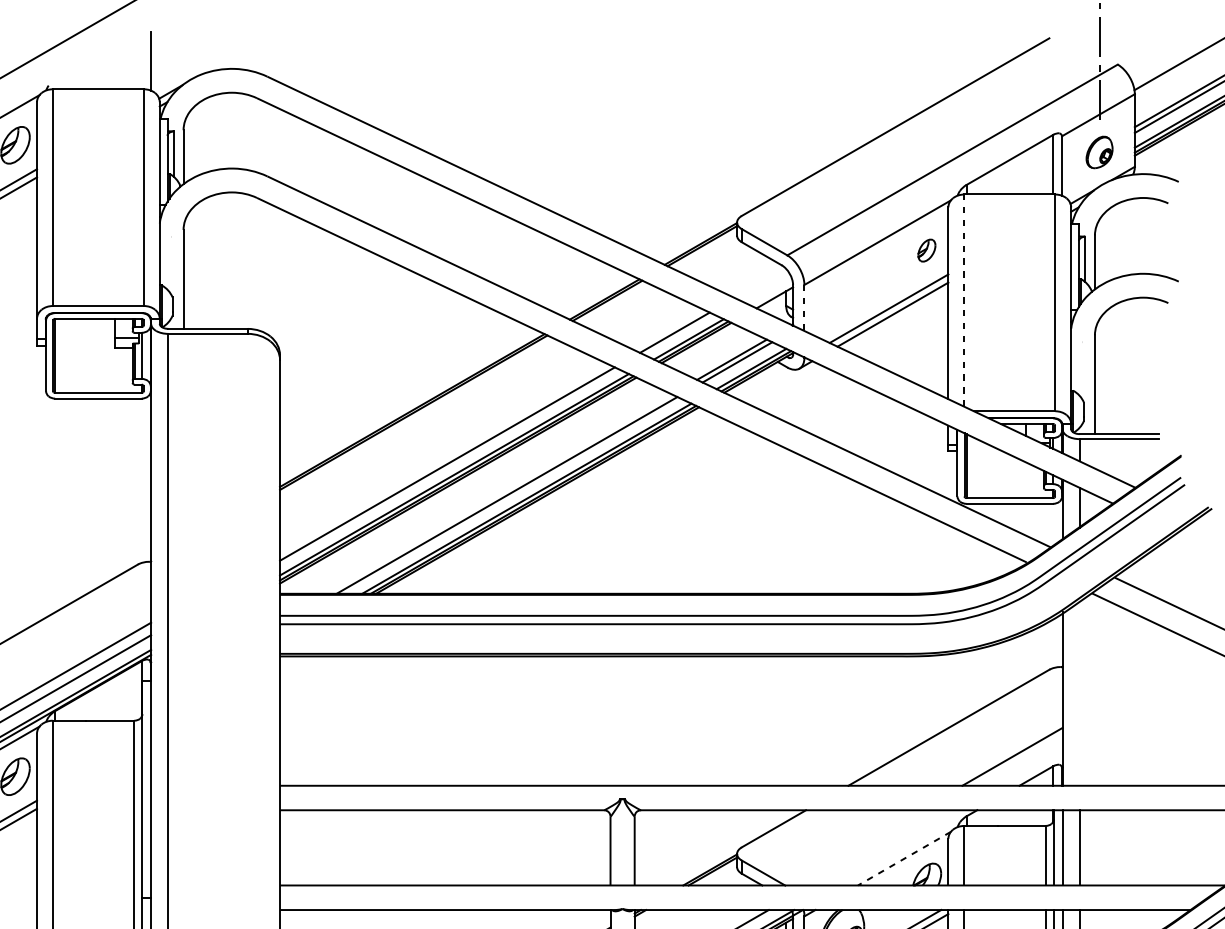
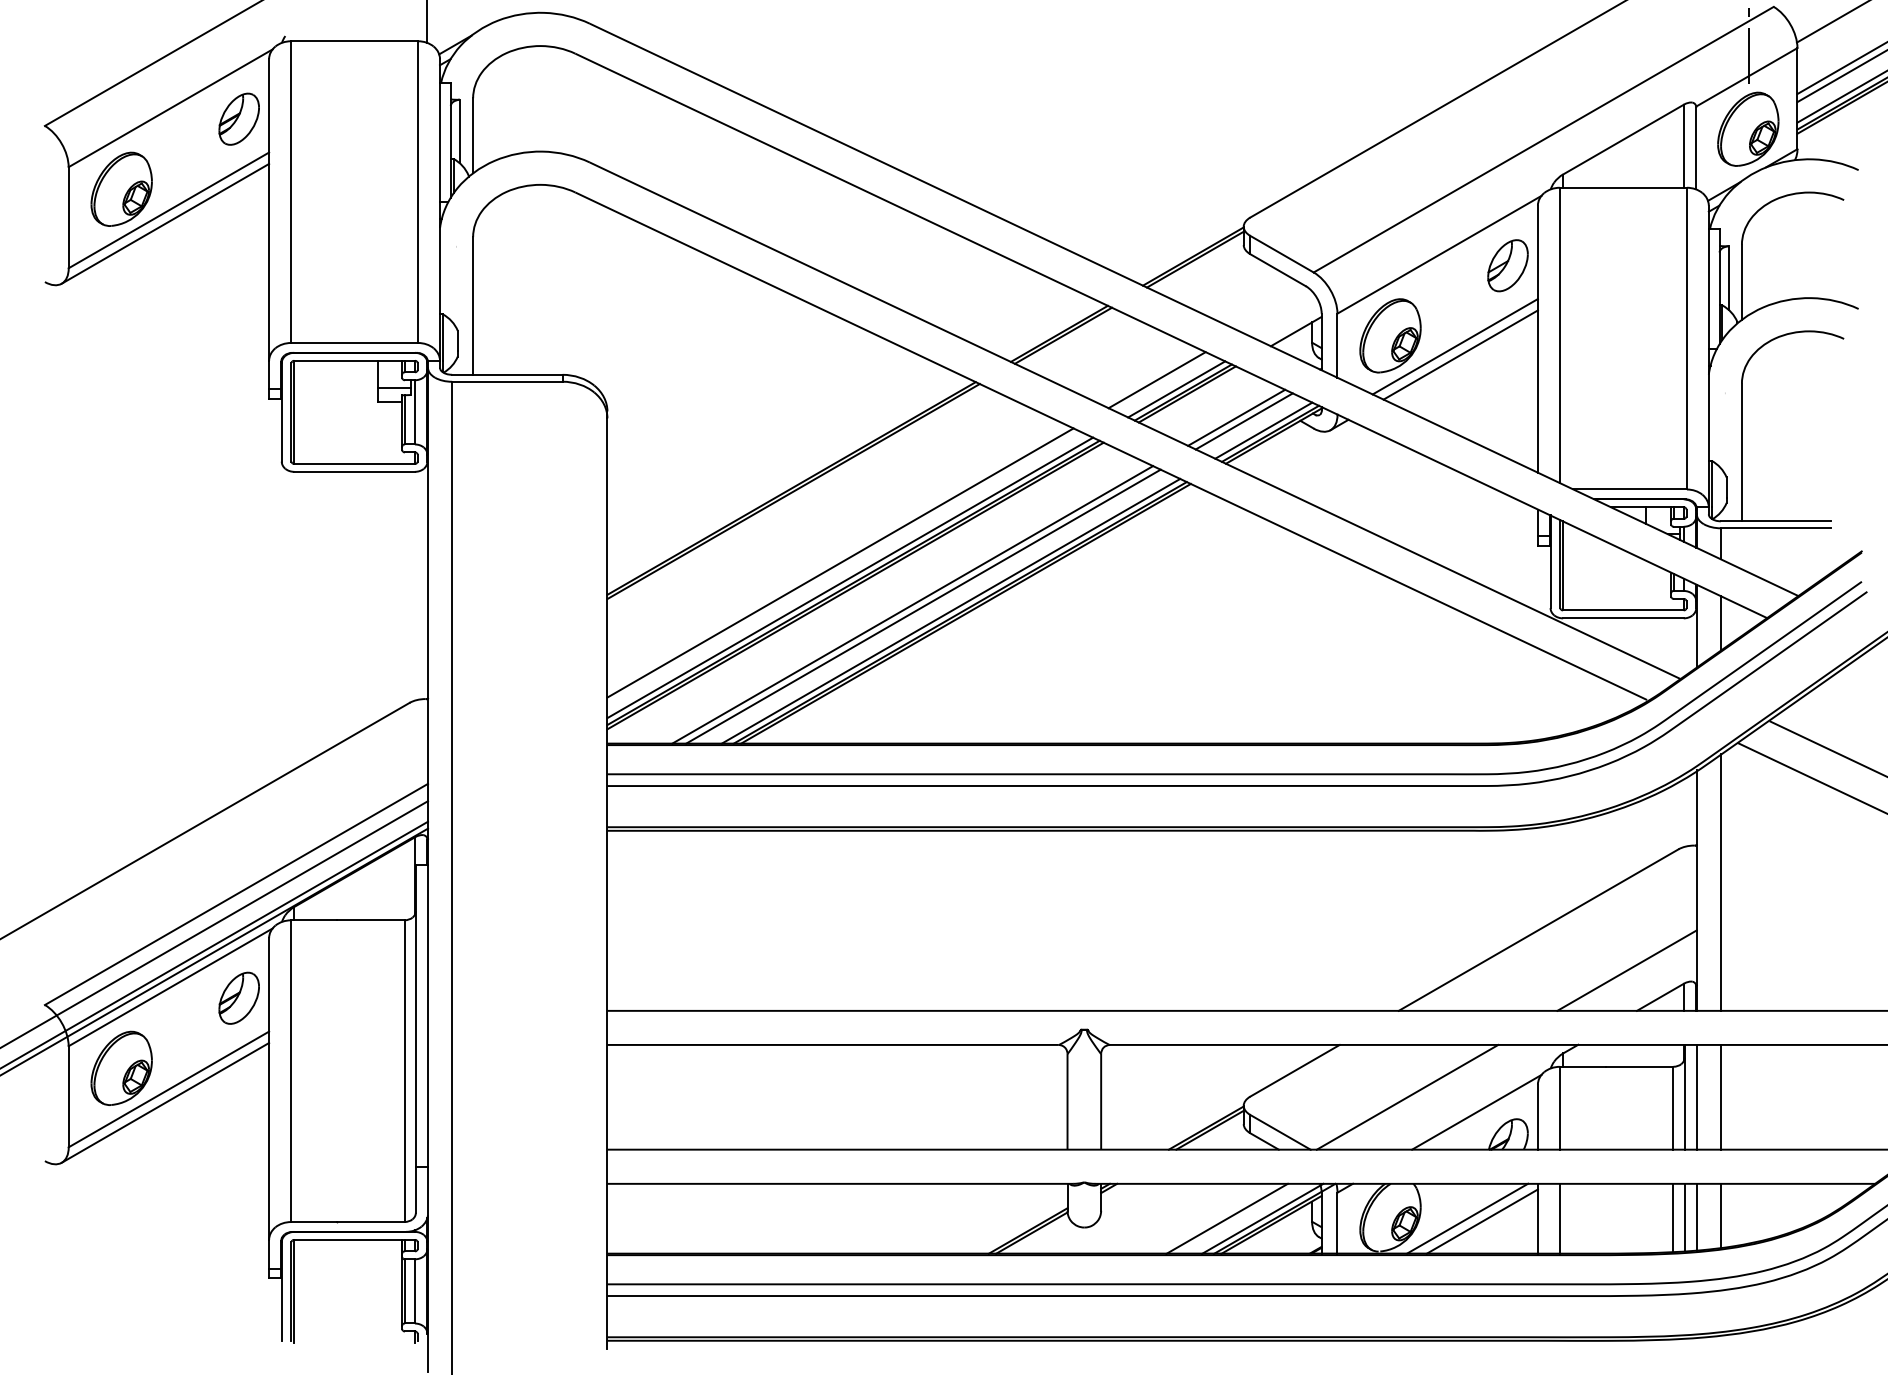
part: (1099, 151) -> (1748, 128), size x1.67
part: (926, 250) -> (1507, 265), size x1.67
part: (842, 300) -> (1390, 335), added
line: (963, 300) -> (1559, 335), dashed -> solid
line: (804, 308) -> (1337, 346), dashed -> solid
line: (499, 493) -> (912, 604), added
line: (1079, 693) -> (1720, 882), added
line: (854, 847) -> (1407, 1096), added
line: (904, 858) -> (1476, 1112), dashed -> solid

